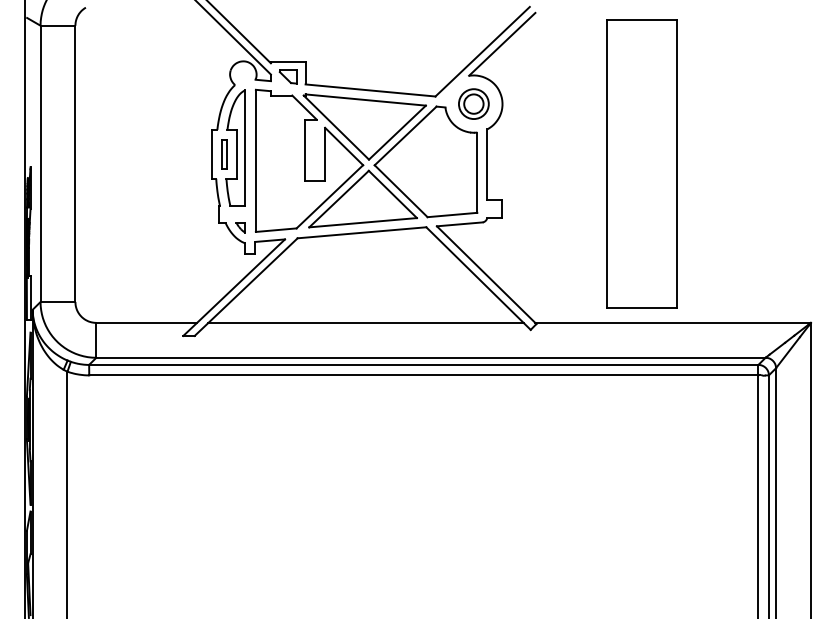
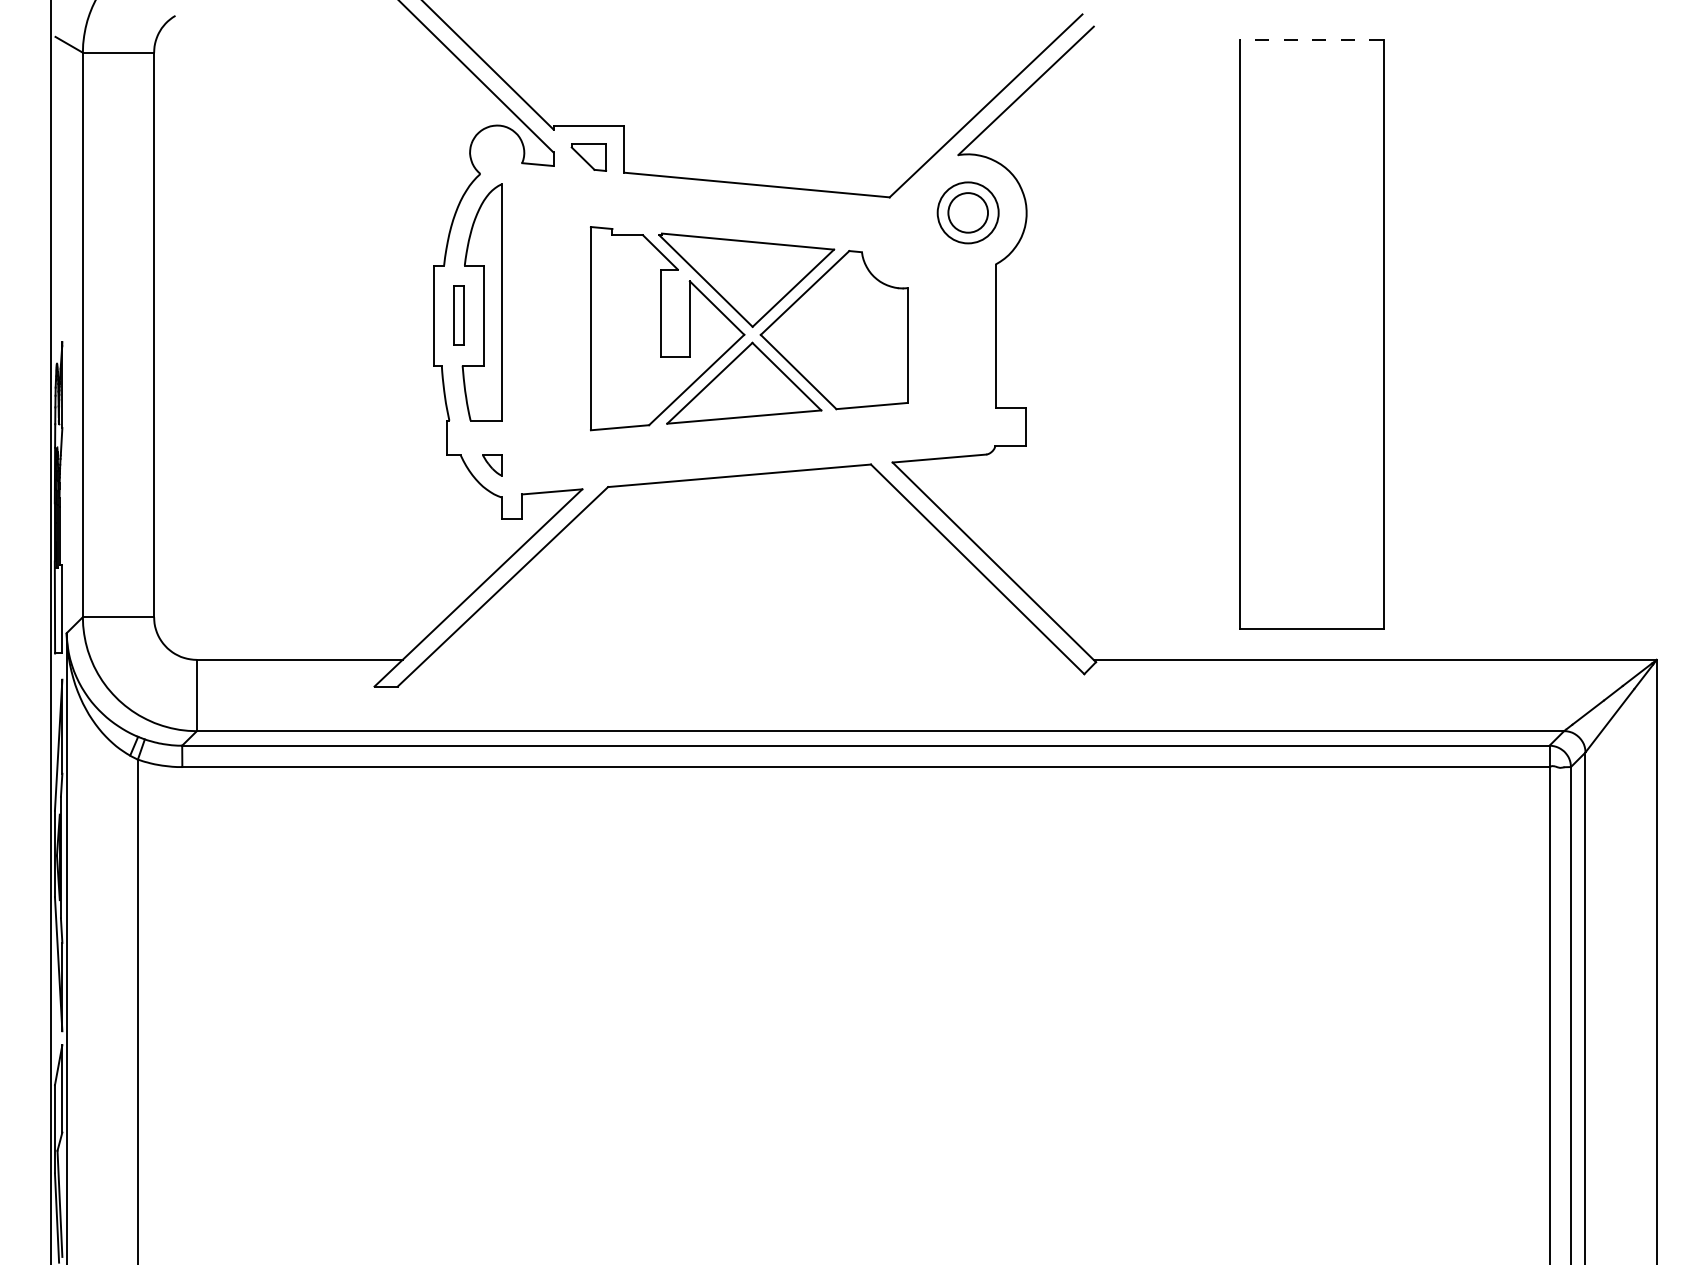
line: (641, 19) -> (1310, 40), solid -> dashed
part: (366, 160) -> (748, 328), size x0.7
line: (365, 322) -> (746, 659), removed

